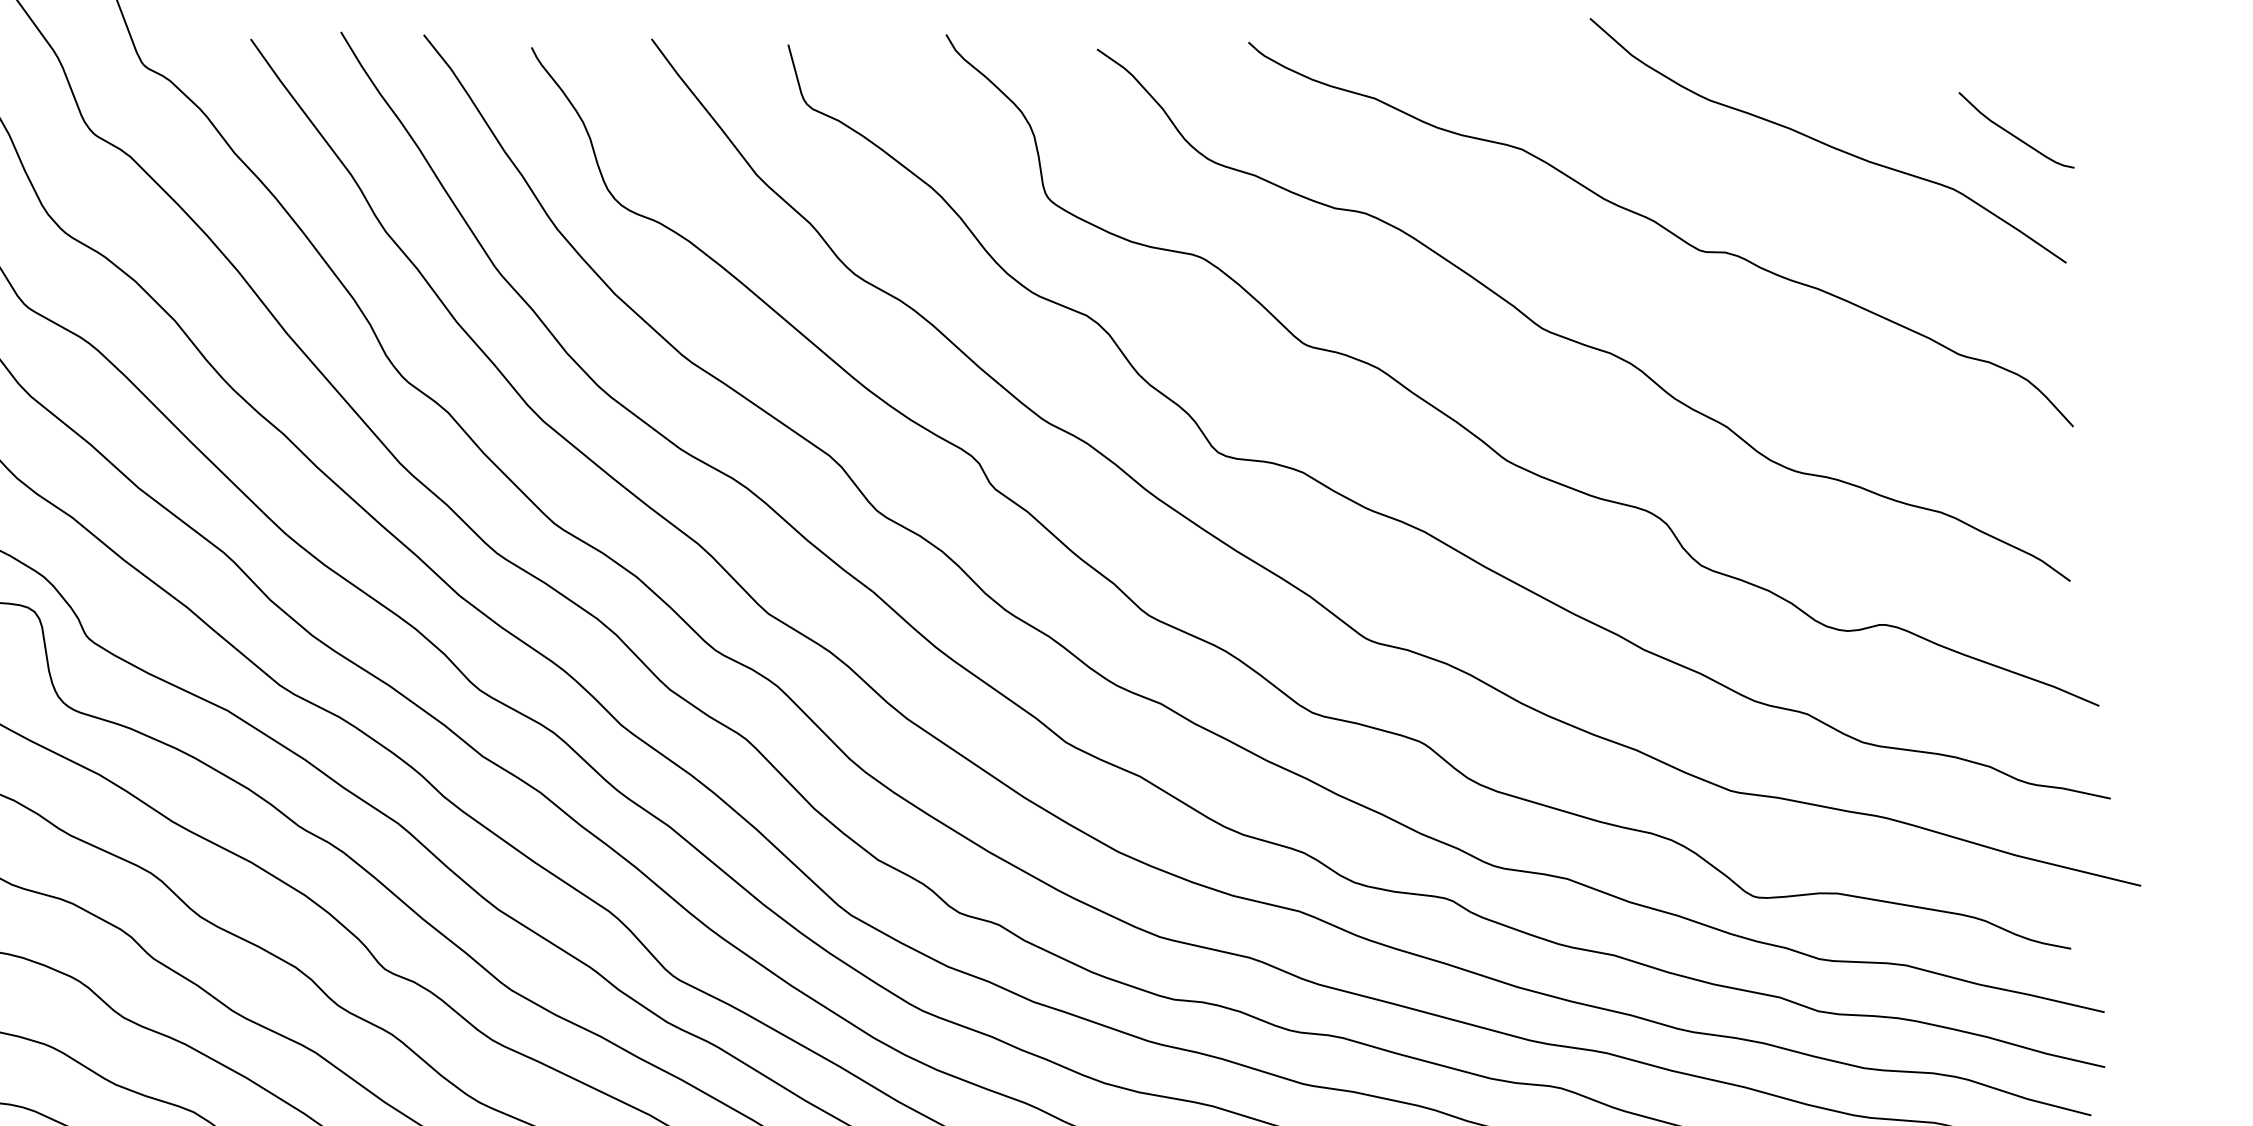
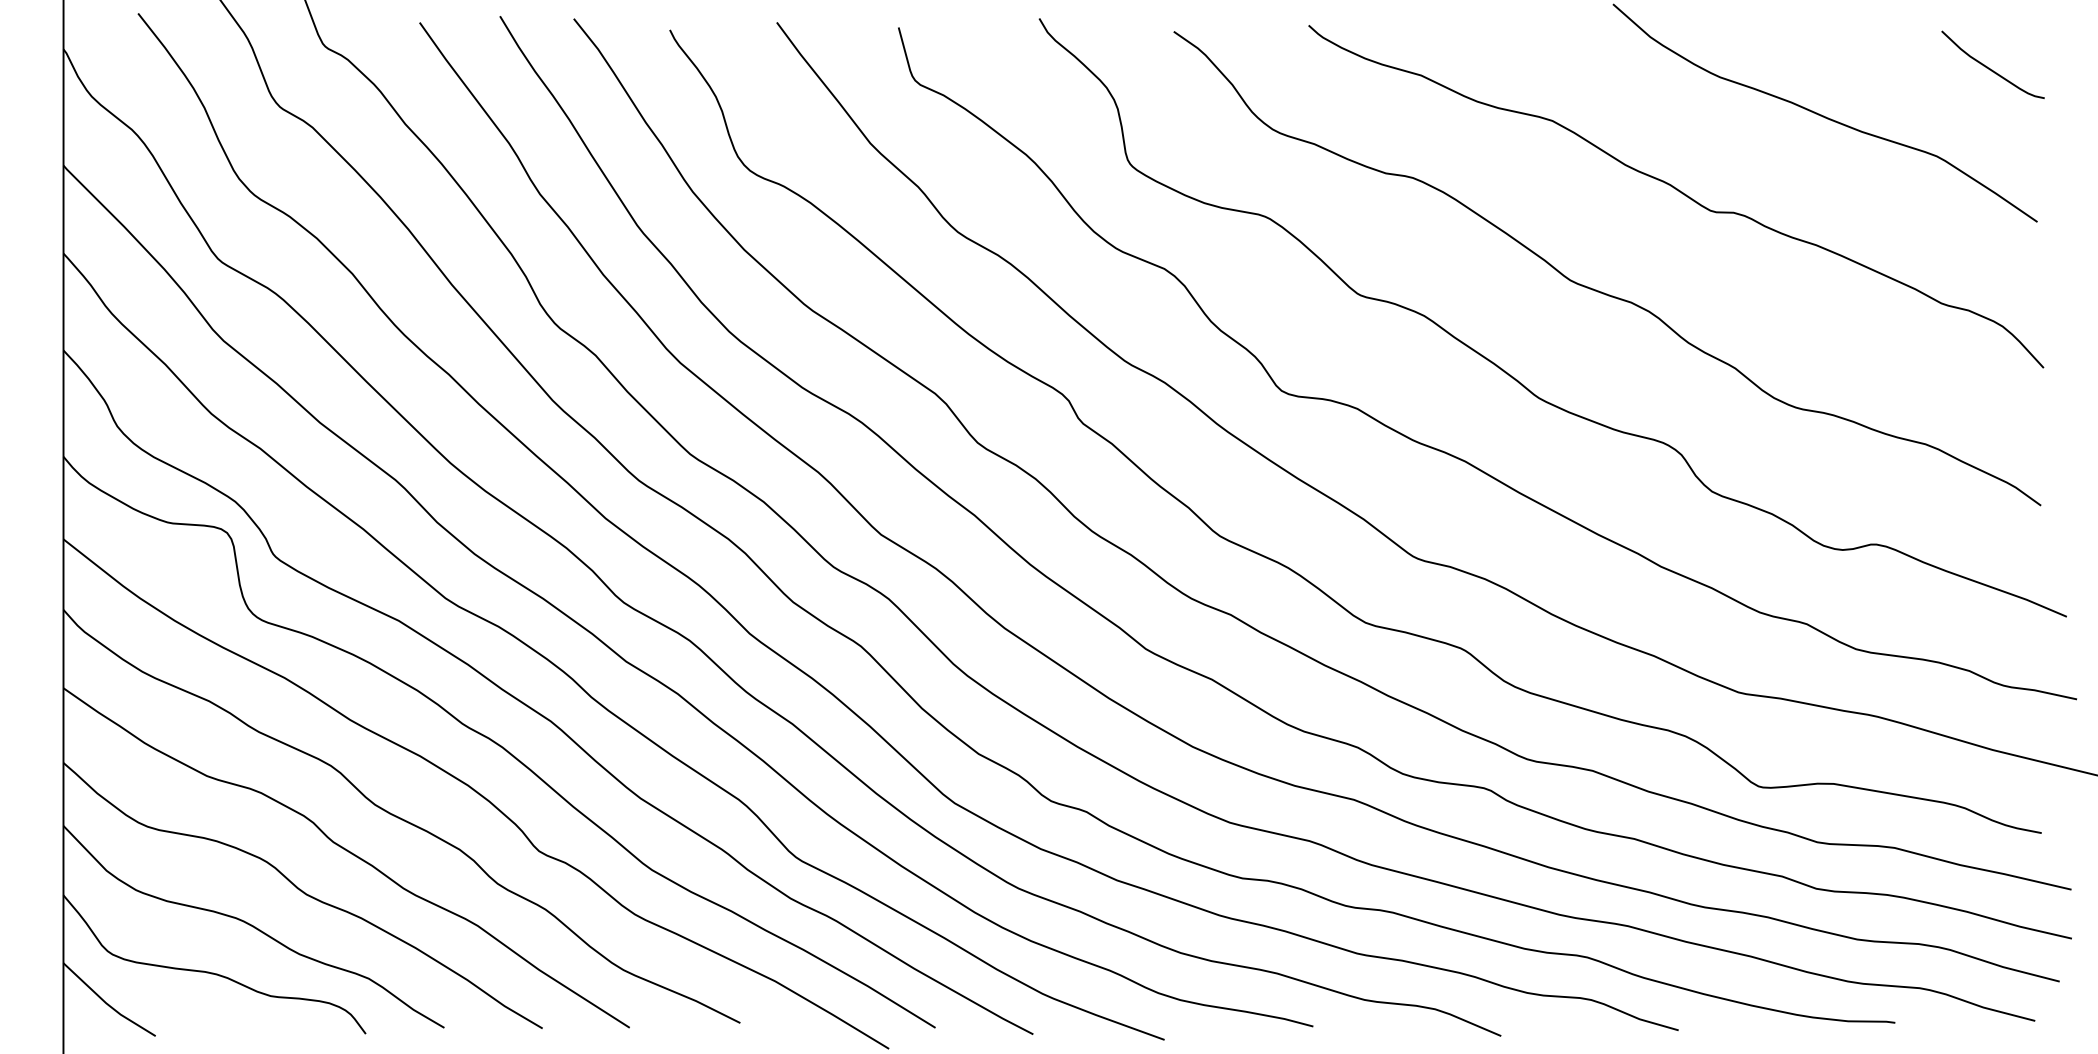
curve: (2012, 133) -> (1989, 67), moved

